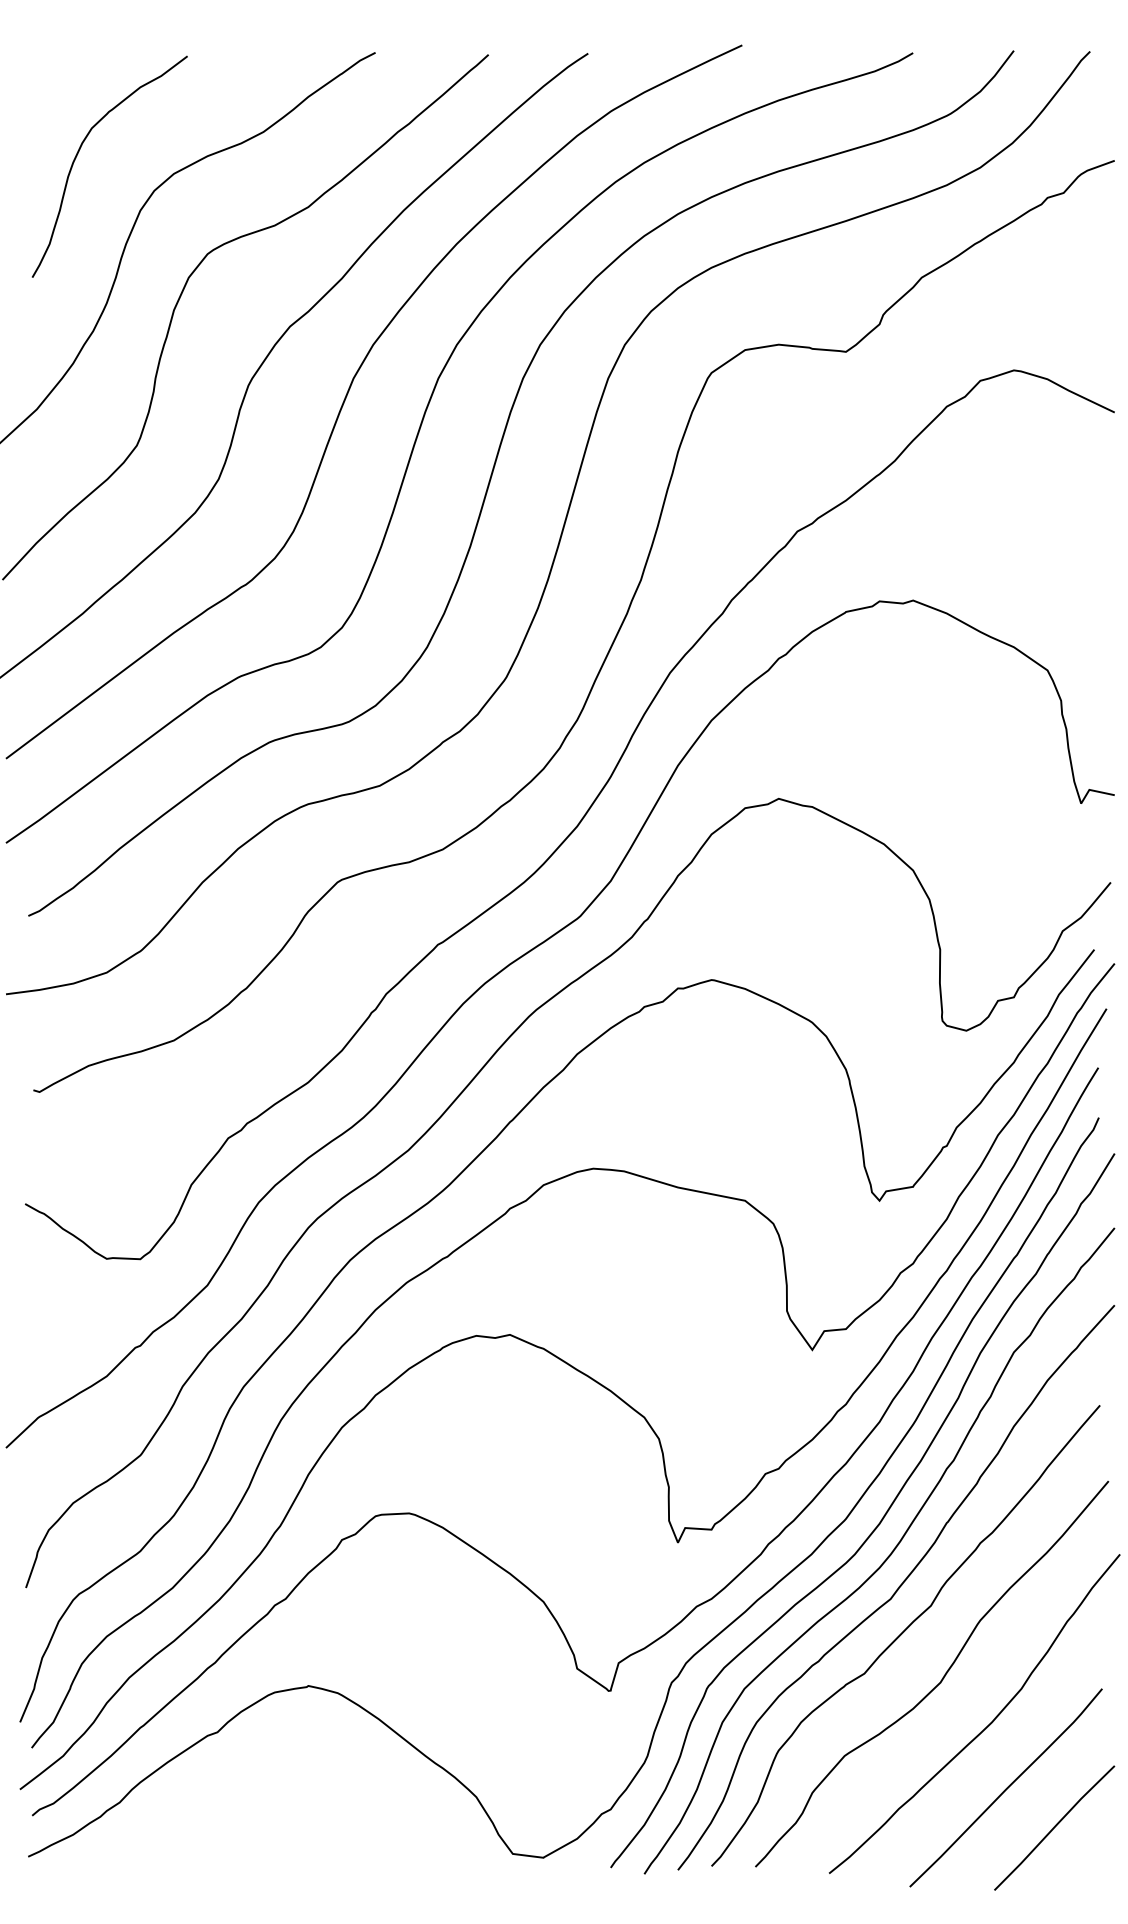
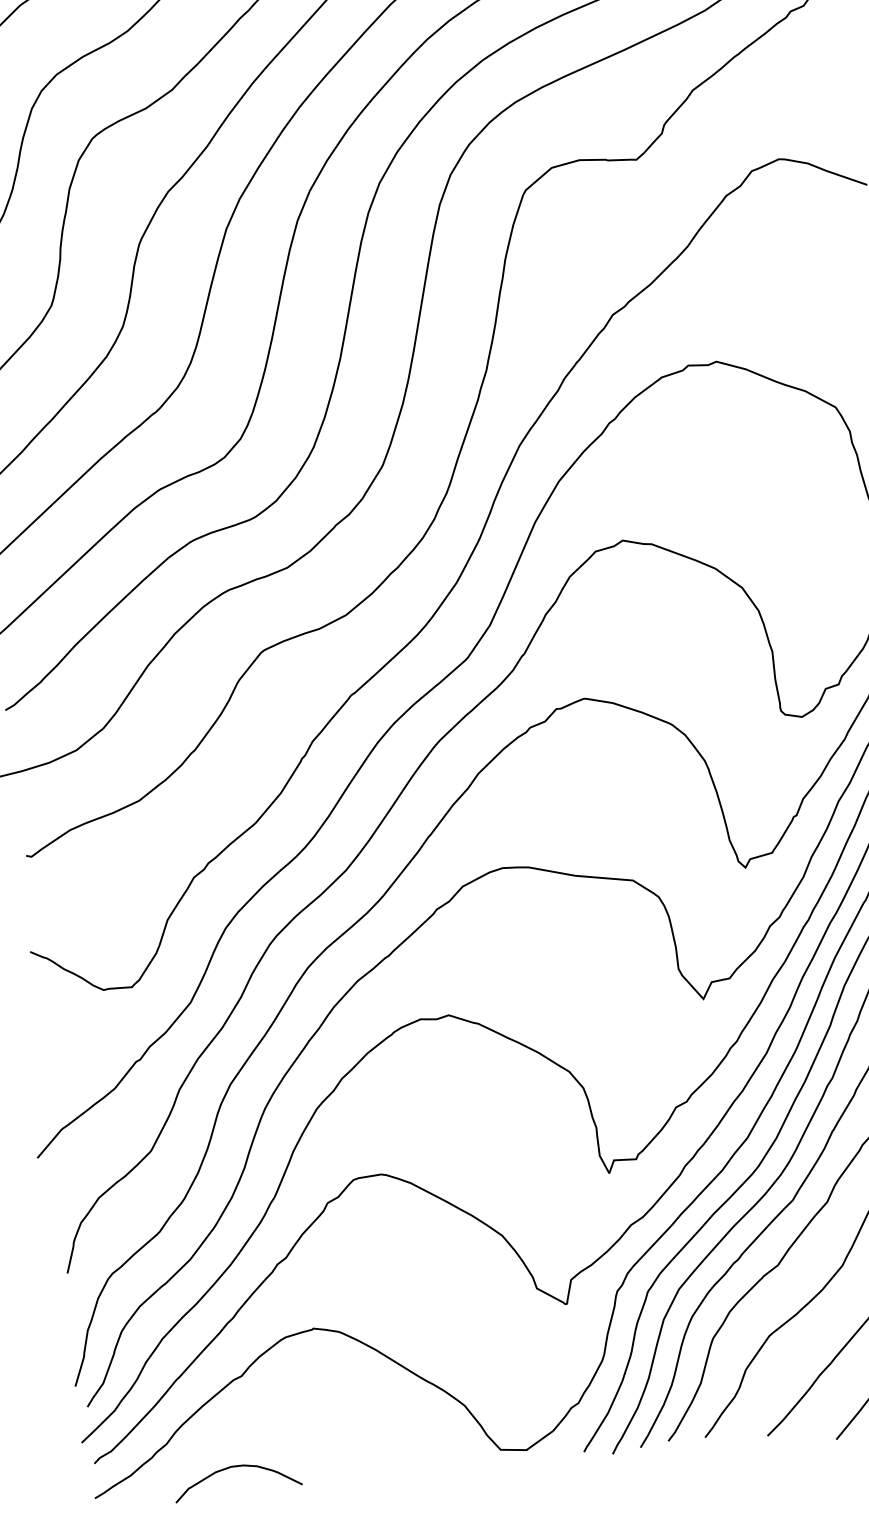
curve: (198, 1838) -> (235, 1466), added

